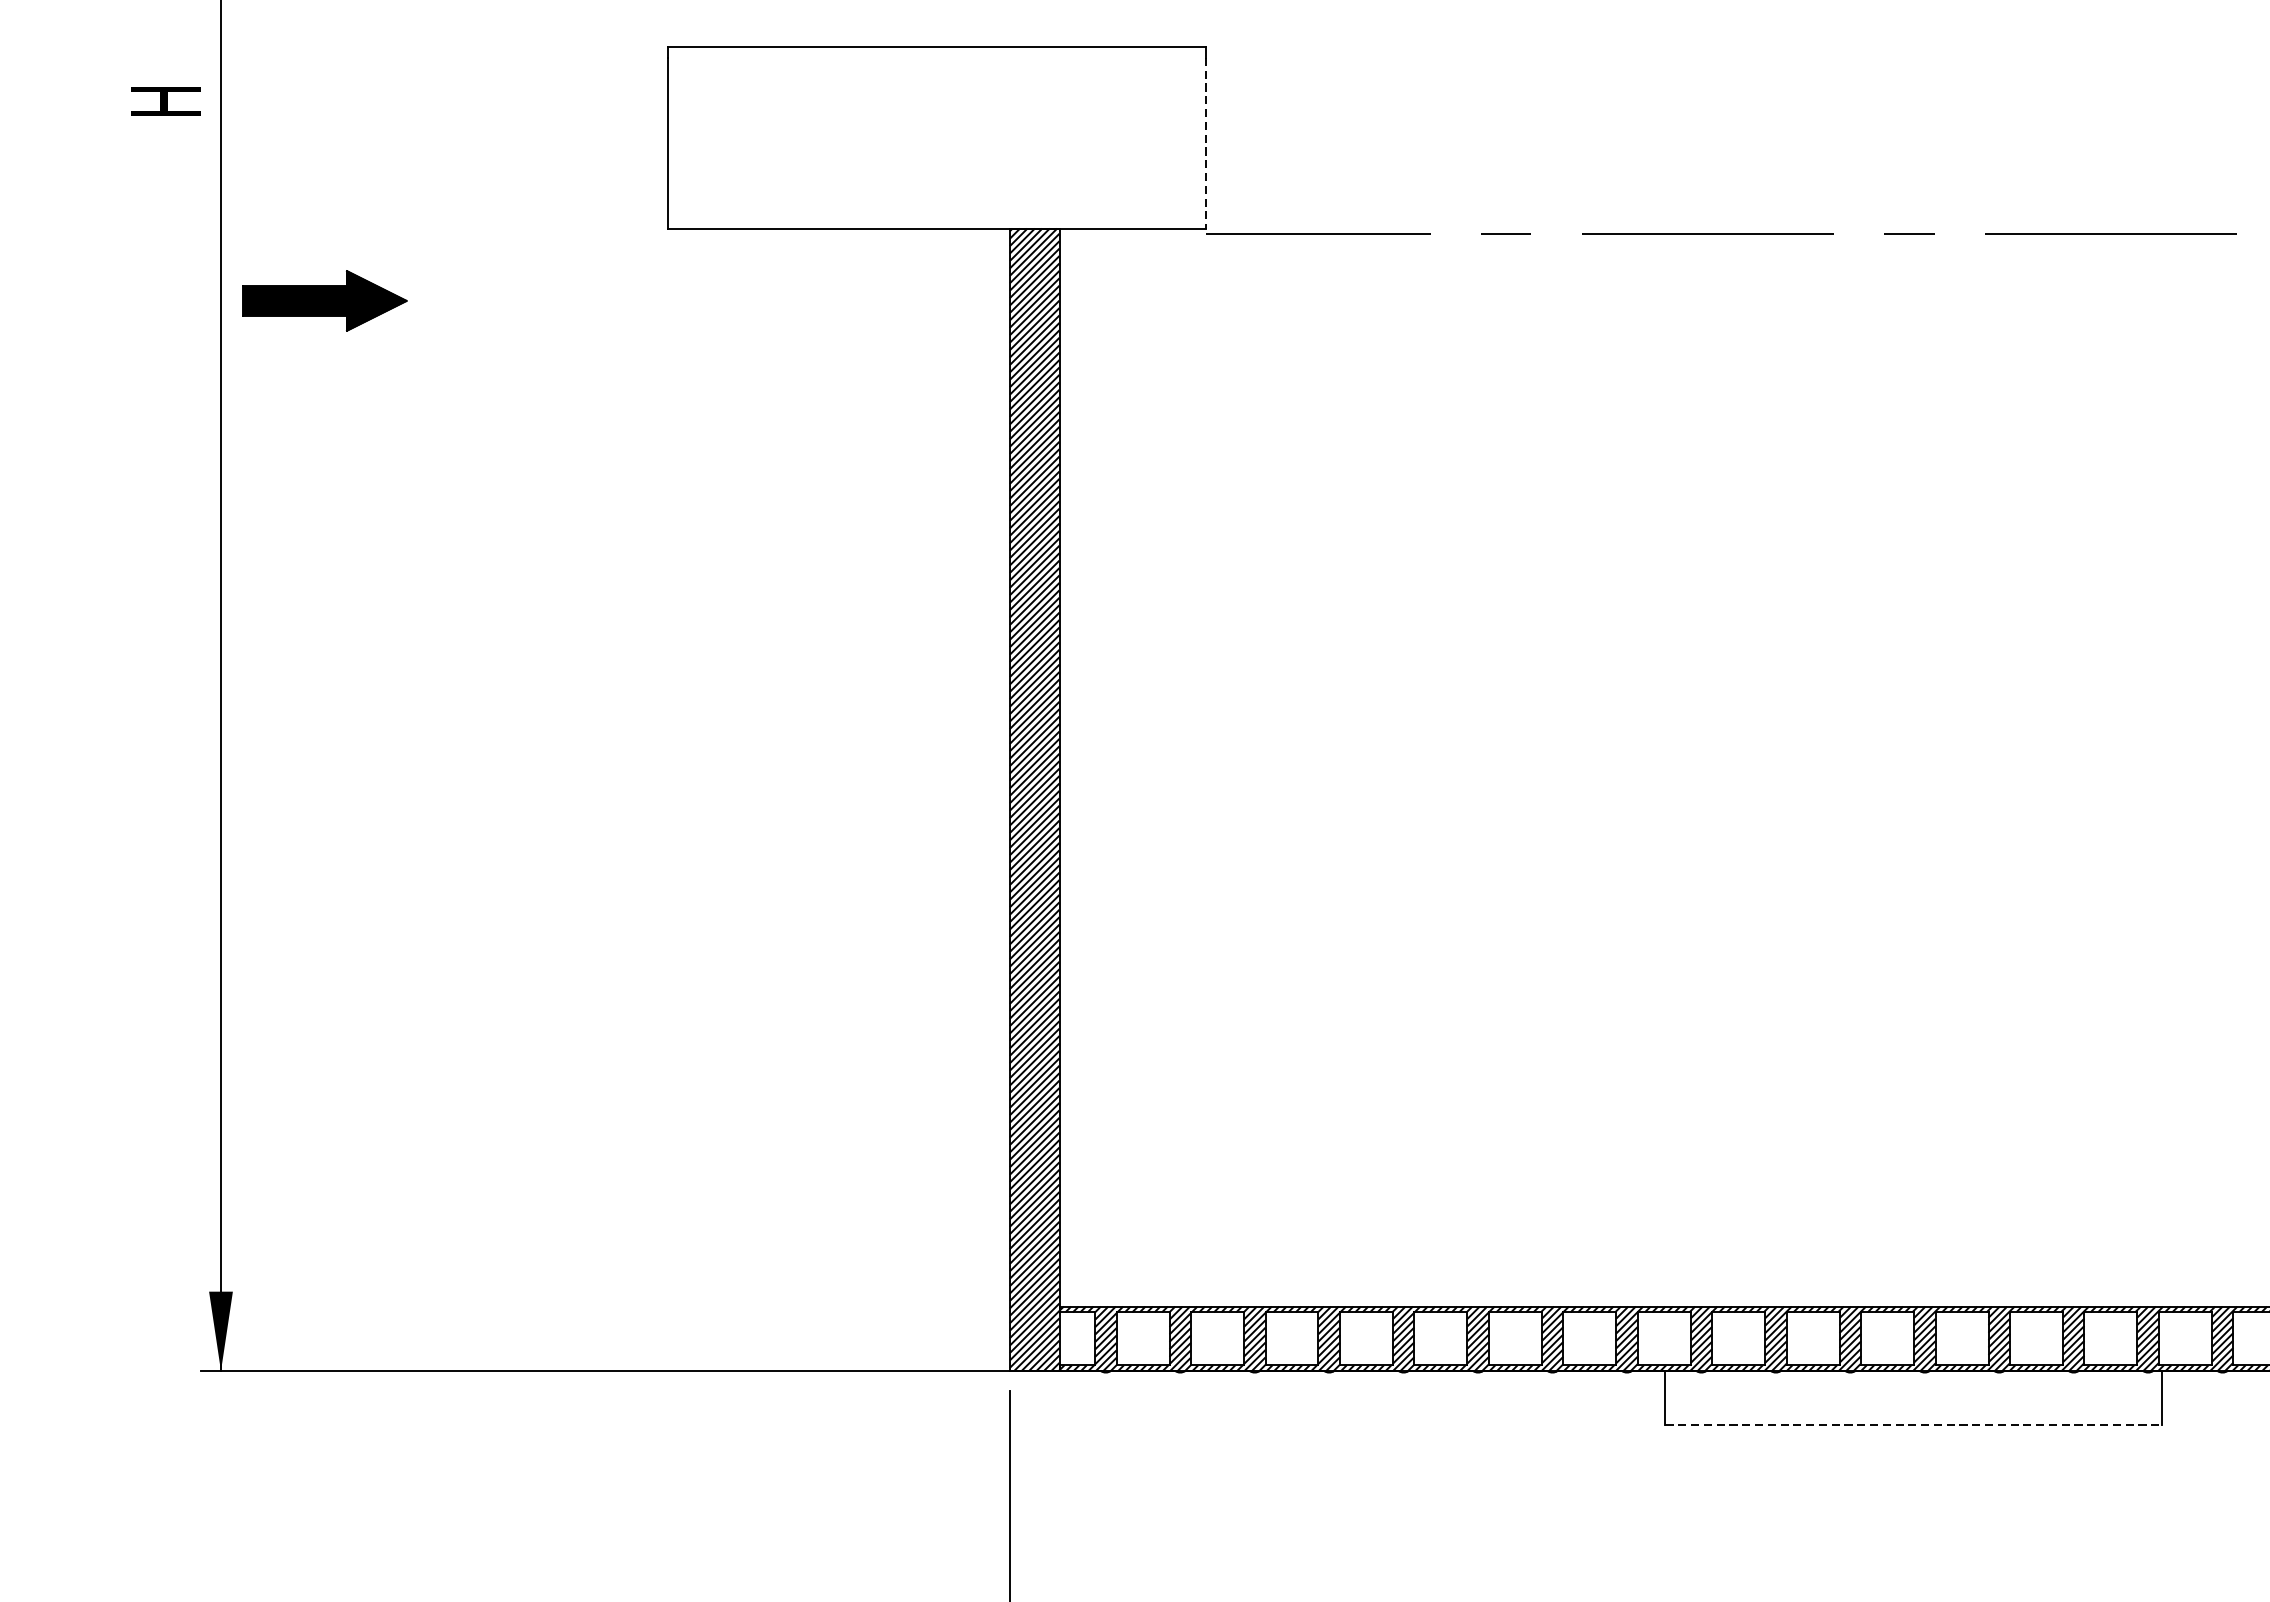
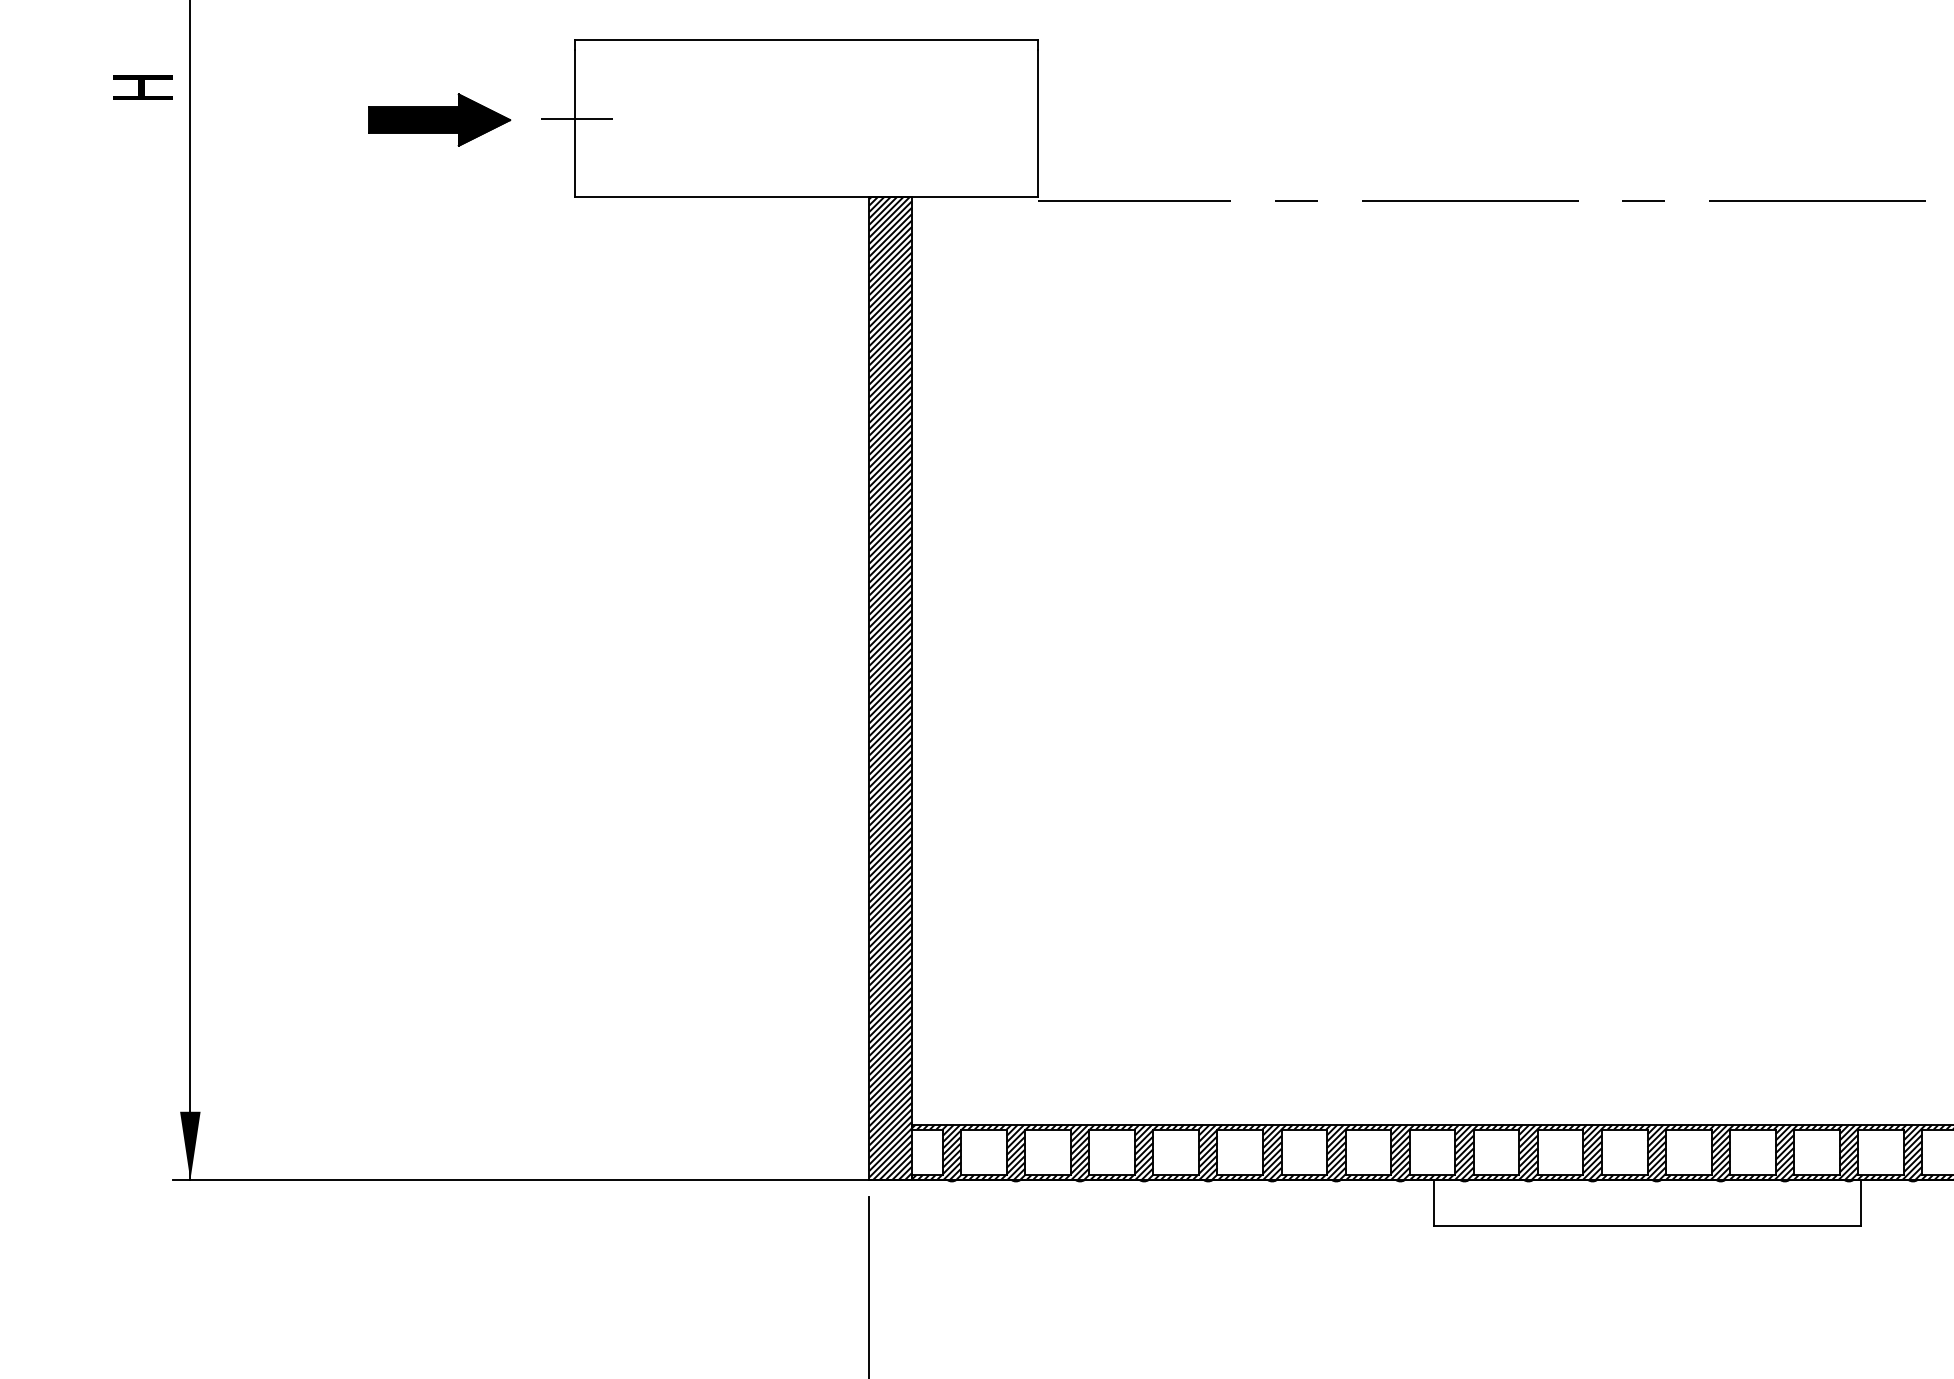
line: (669, 137) -> (576, 118), added
line: (1205, 143) -> (1037, 123), dashed -> solid
part: (324, 300) -> (439, 119), moved
line: (1914, 1424) -> (1647, 1226), dashed -> solid

